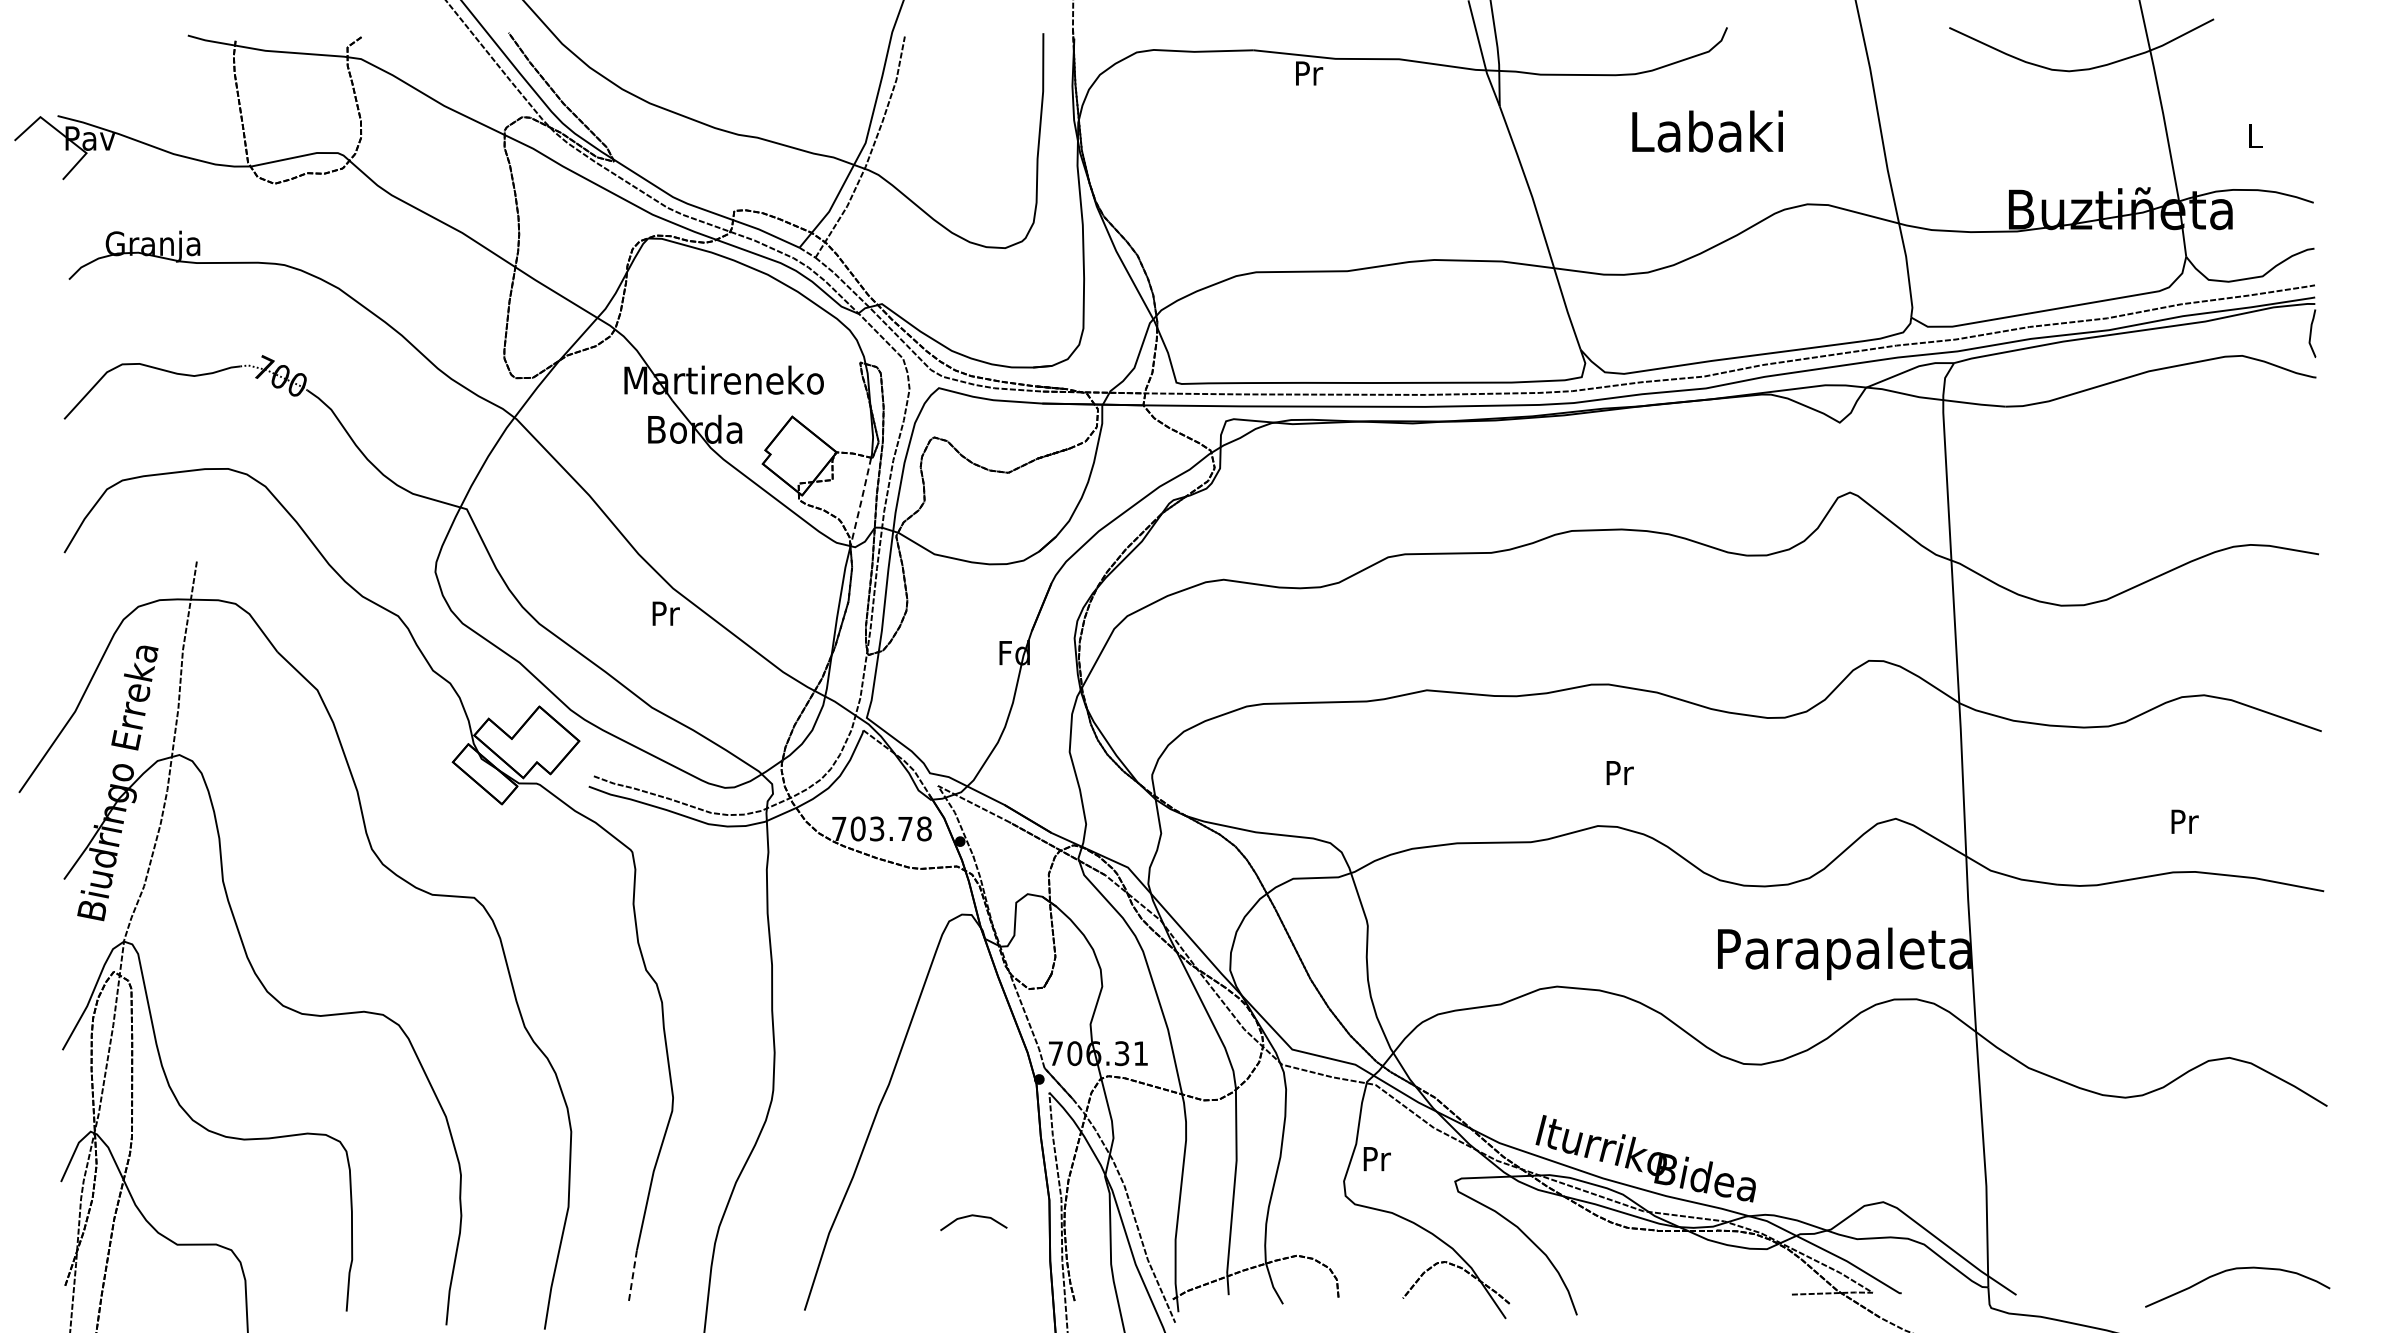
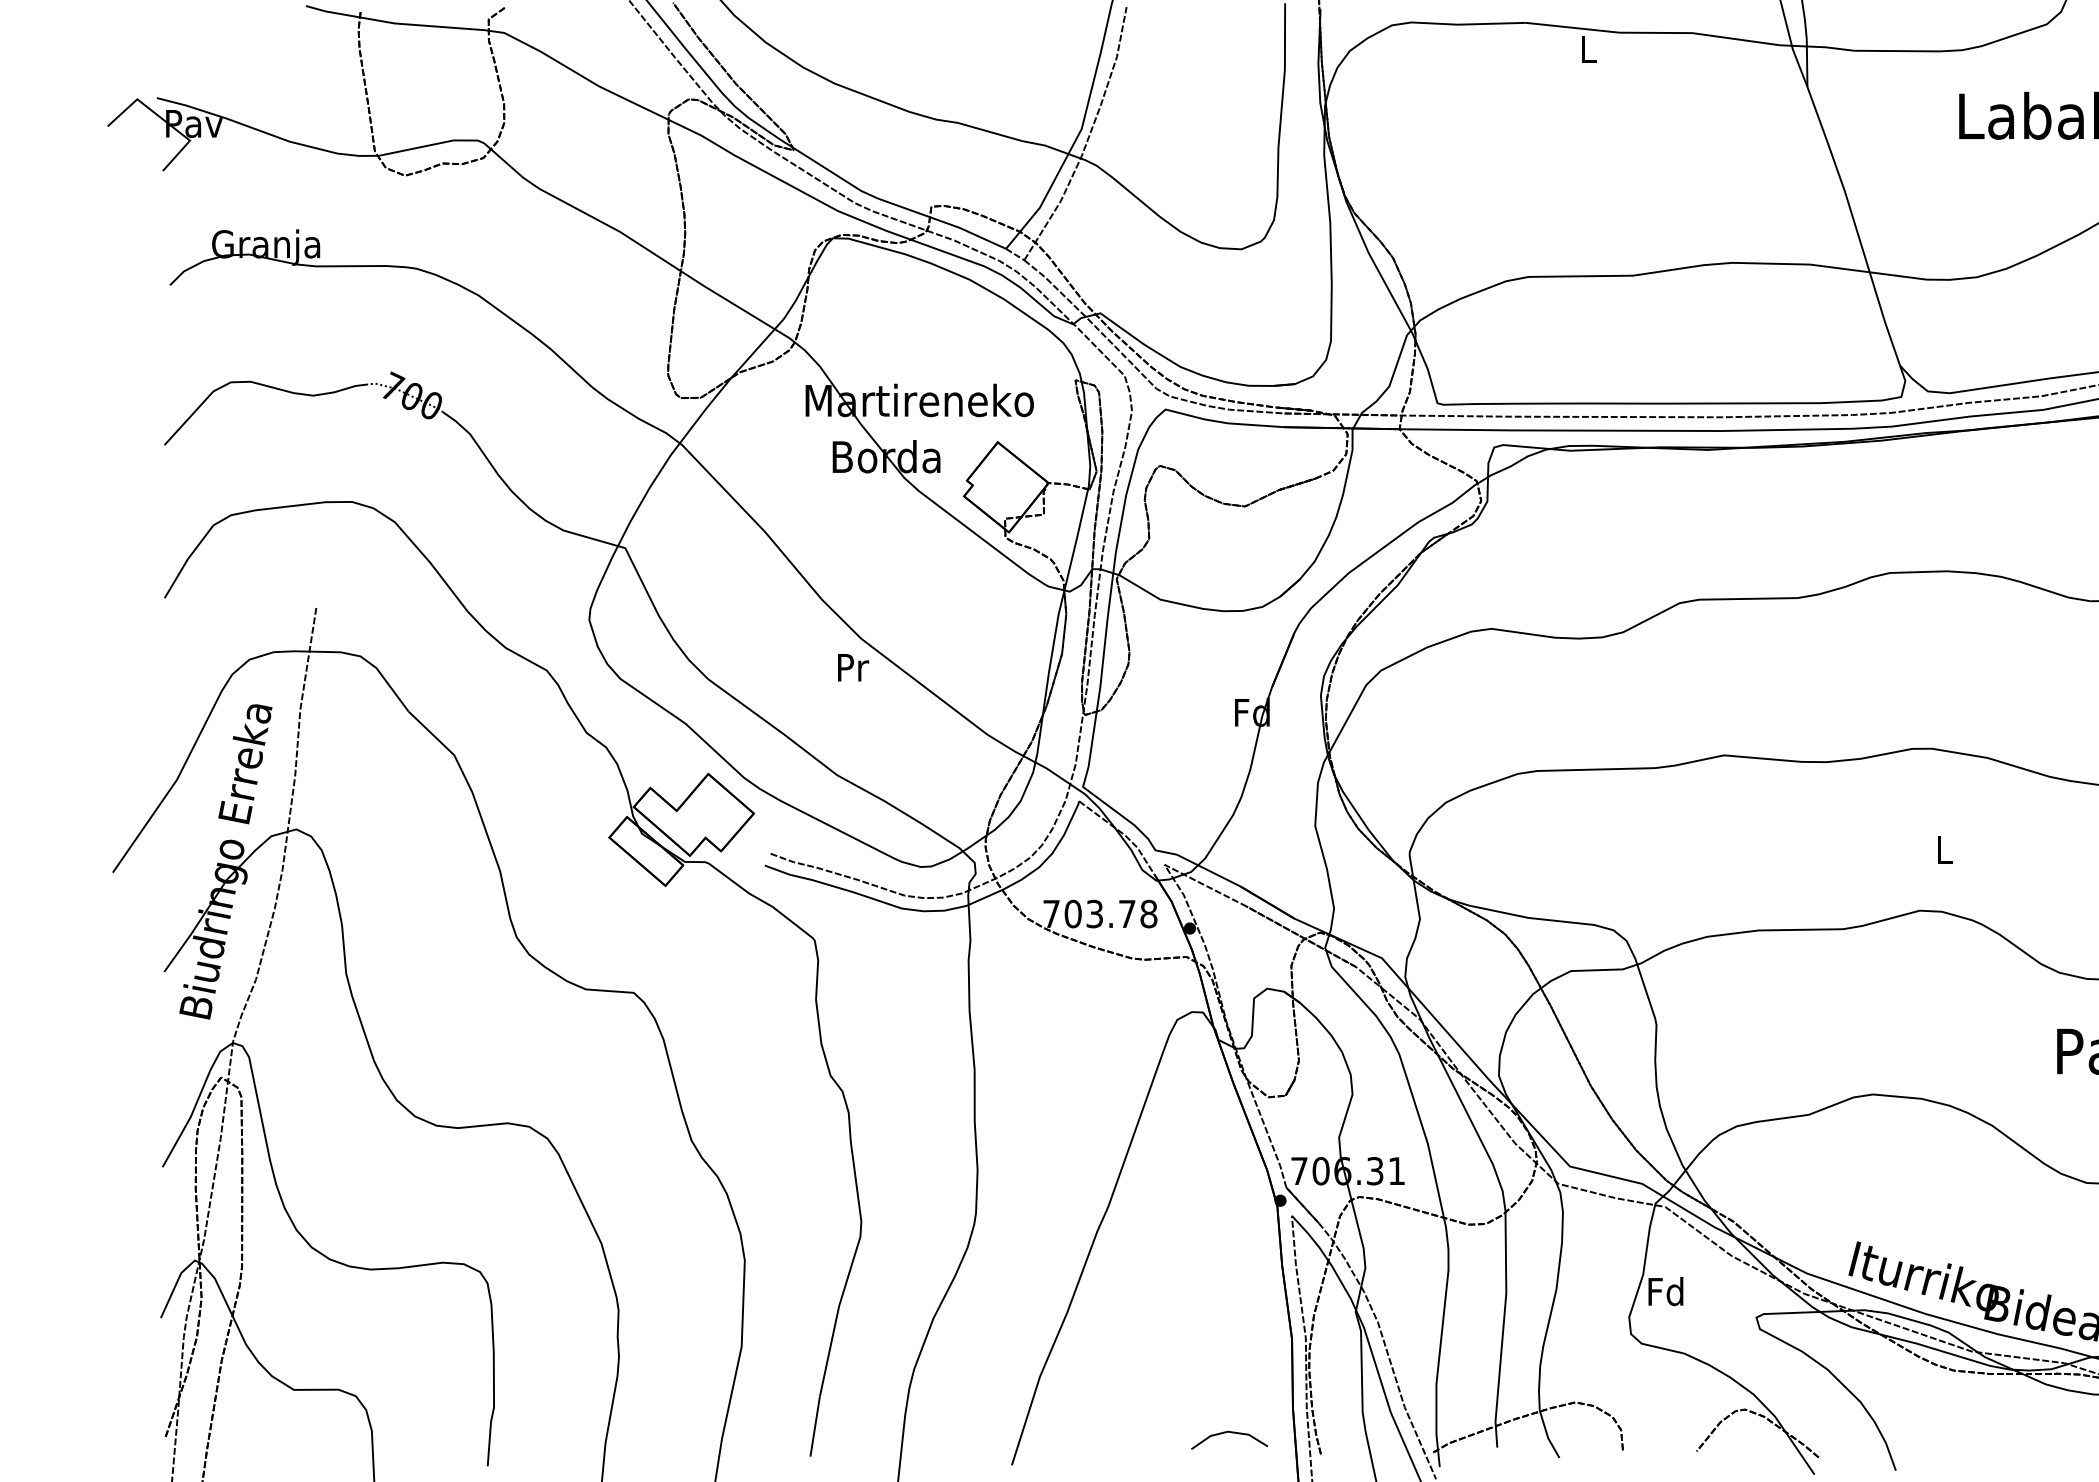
text: (1309, 73) -> (1589, 49), Pr -> L
line: (861, 502) -> (1076, 540), dashed -> solid
text: (1619, 772) -> (1944, 849), Pr -> L
text: (1376, 1158) -> (1666, 1291), Pr -> Fd
line: (973, 1216) -> (1229, 1433), moved
line: (632, 1276) -> (814, 1426), dashed -> solid

